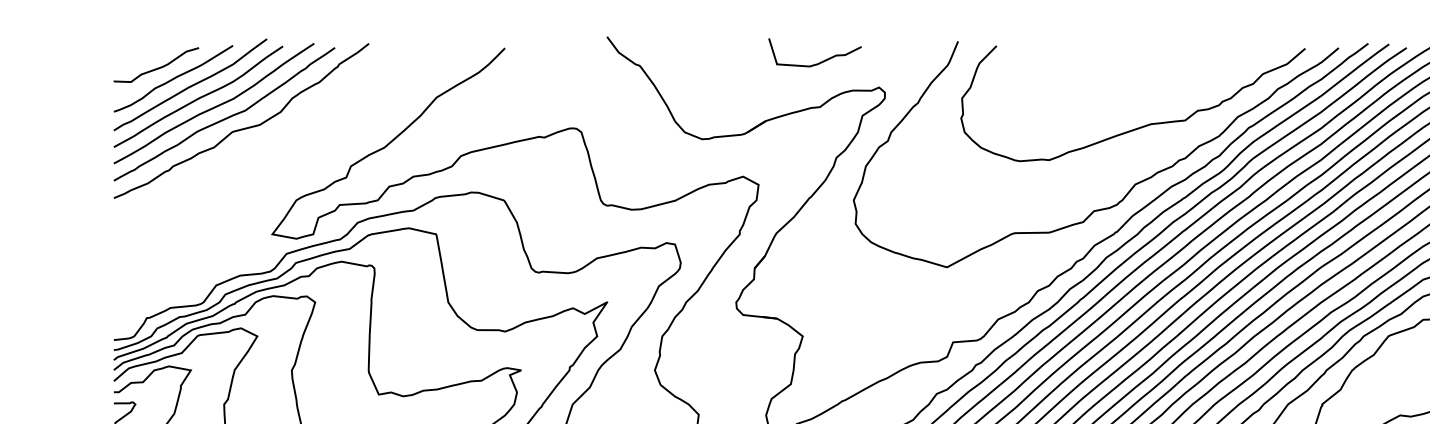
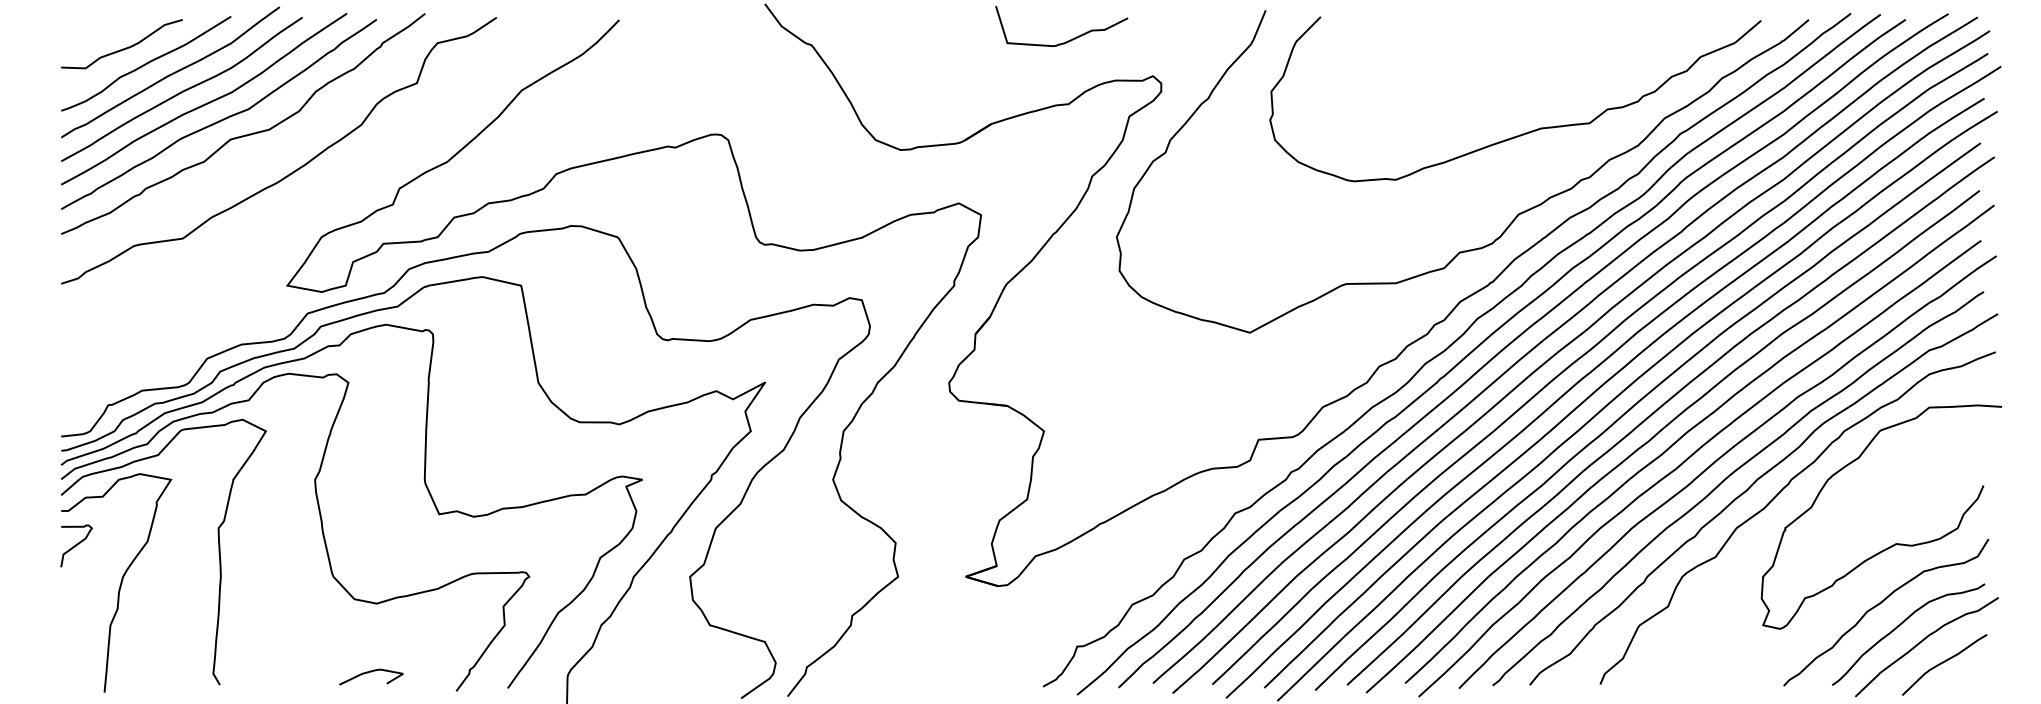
curve: (275, 154) -> (292, 171), added

